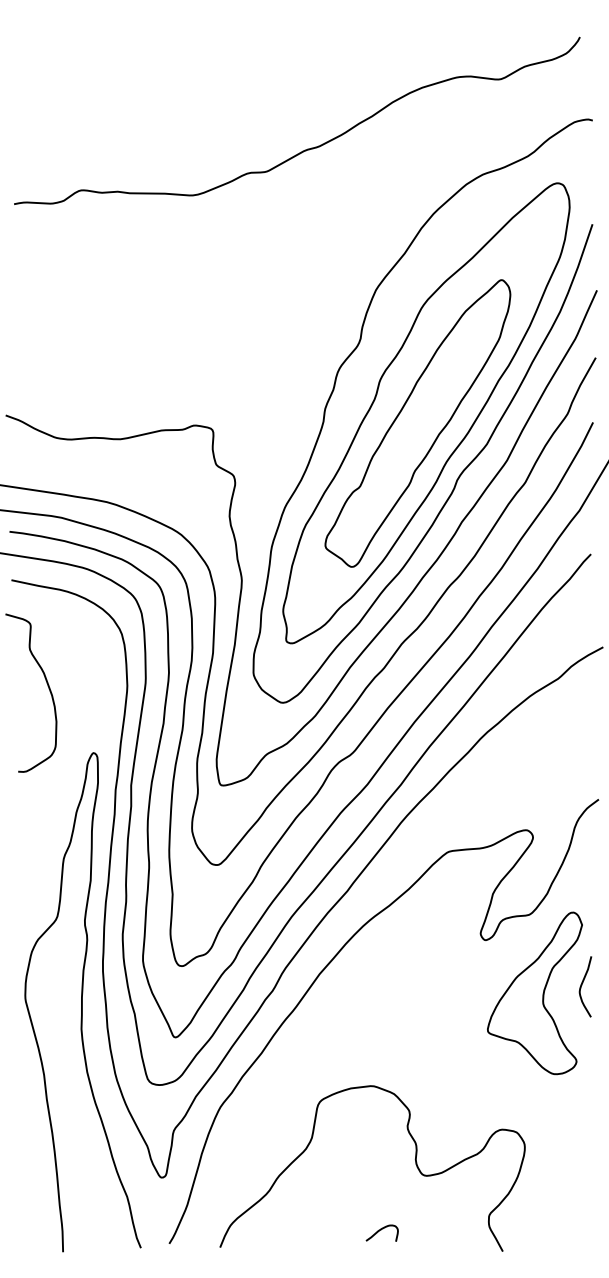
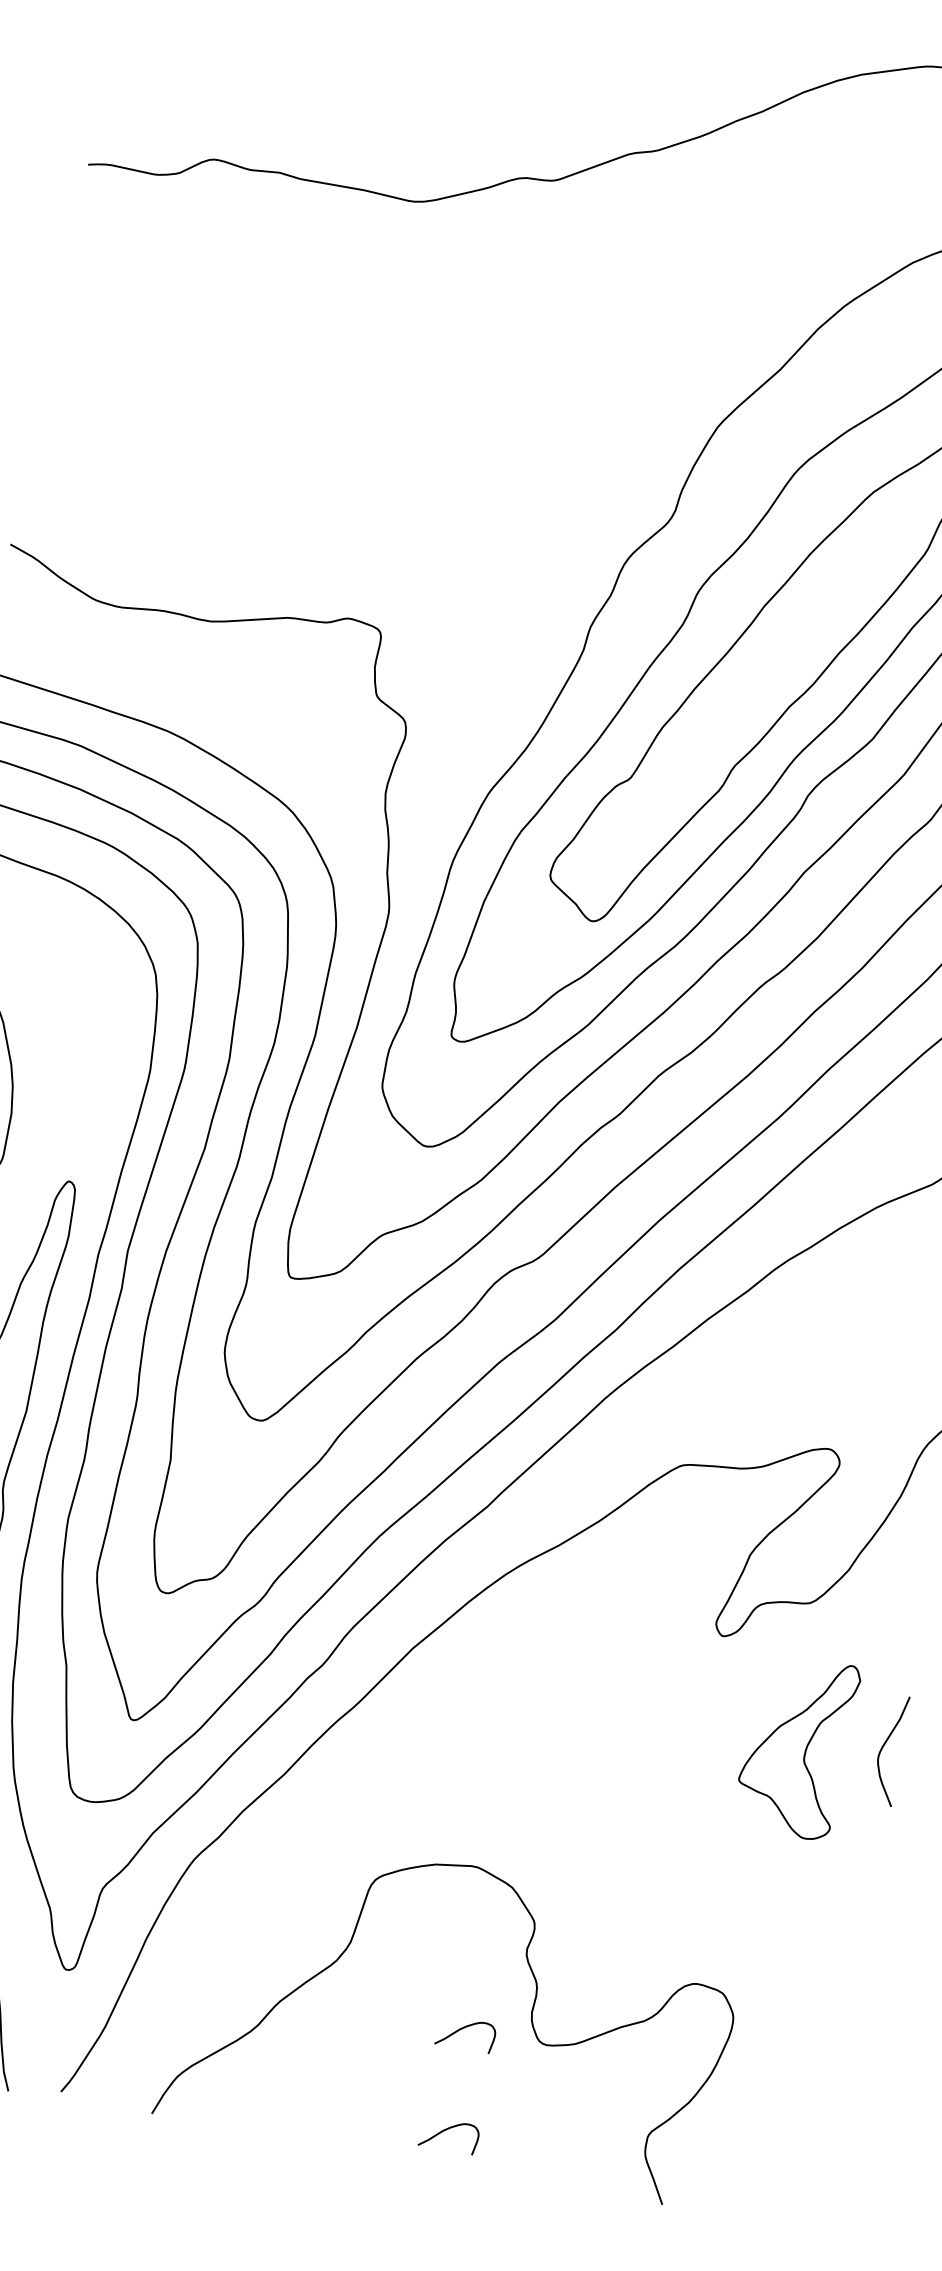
part: (534, 993) -> (795, 1747), size x0.6
curve: (381, 1174) -> (465, 2029), added

